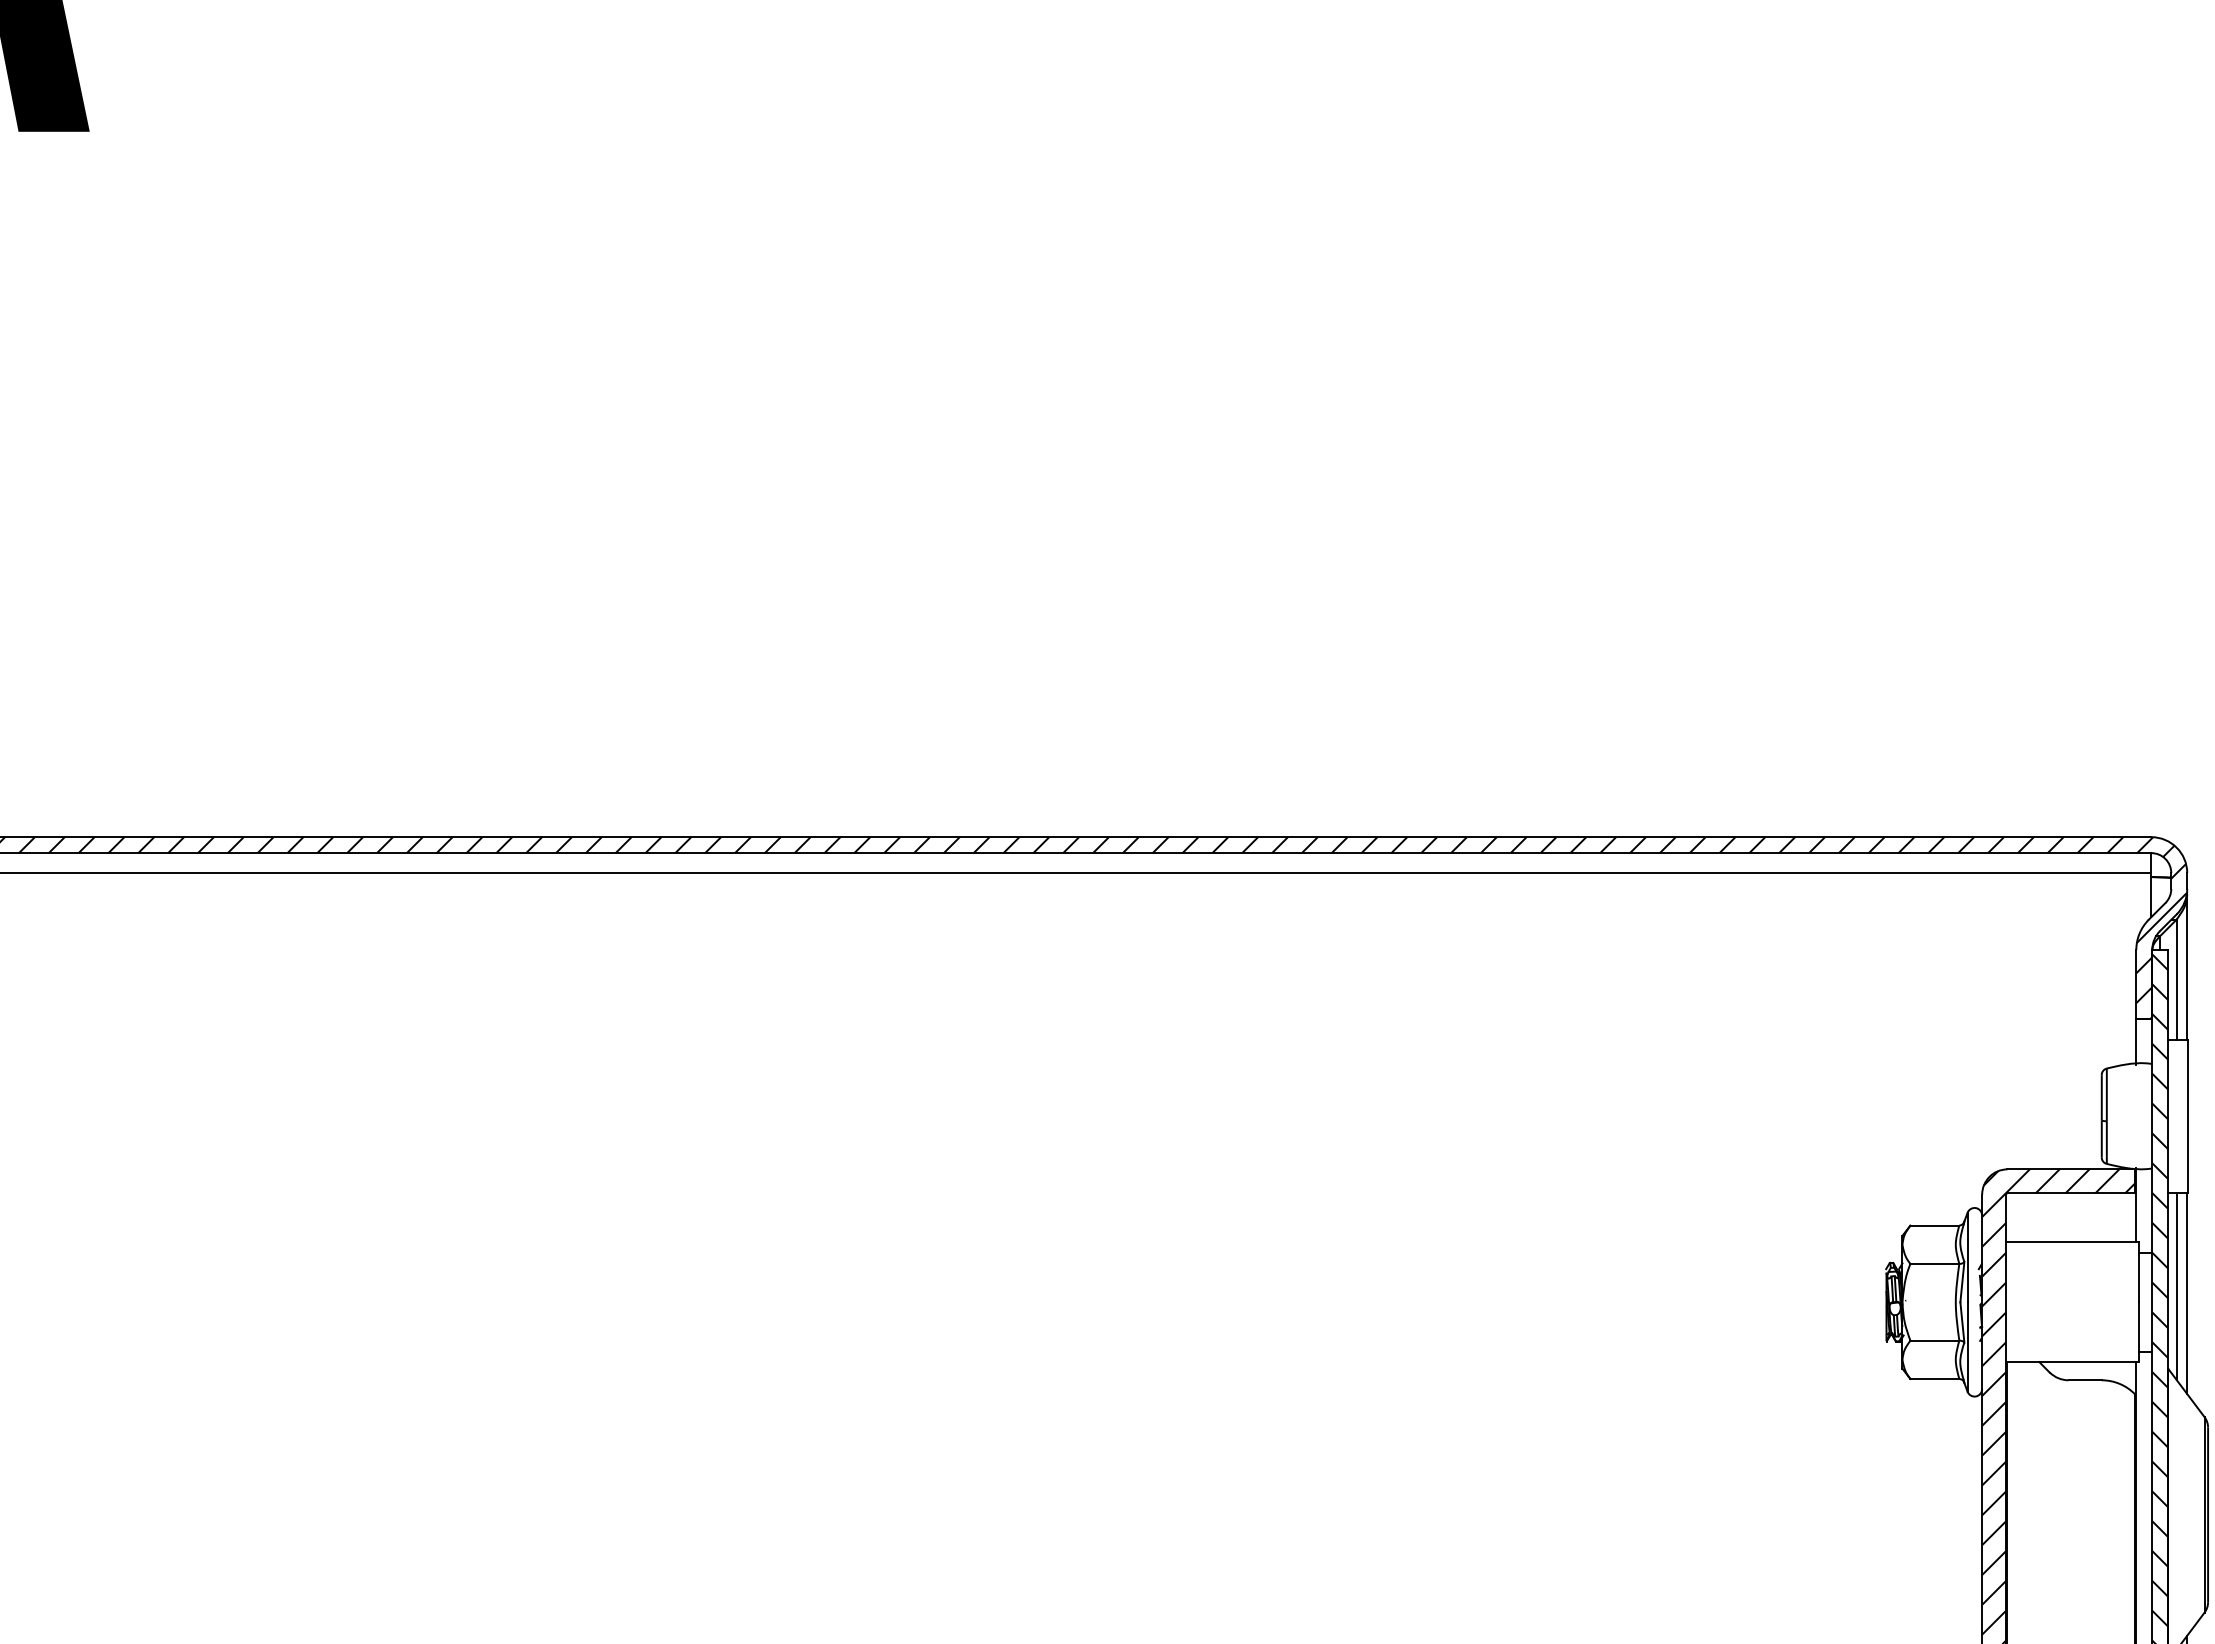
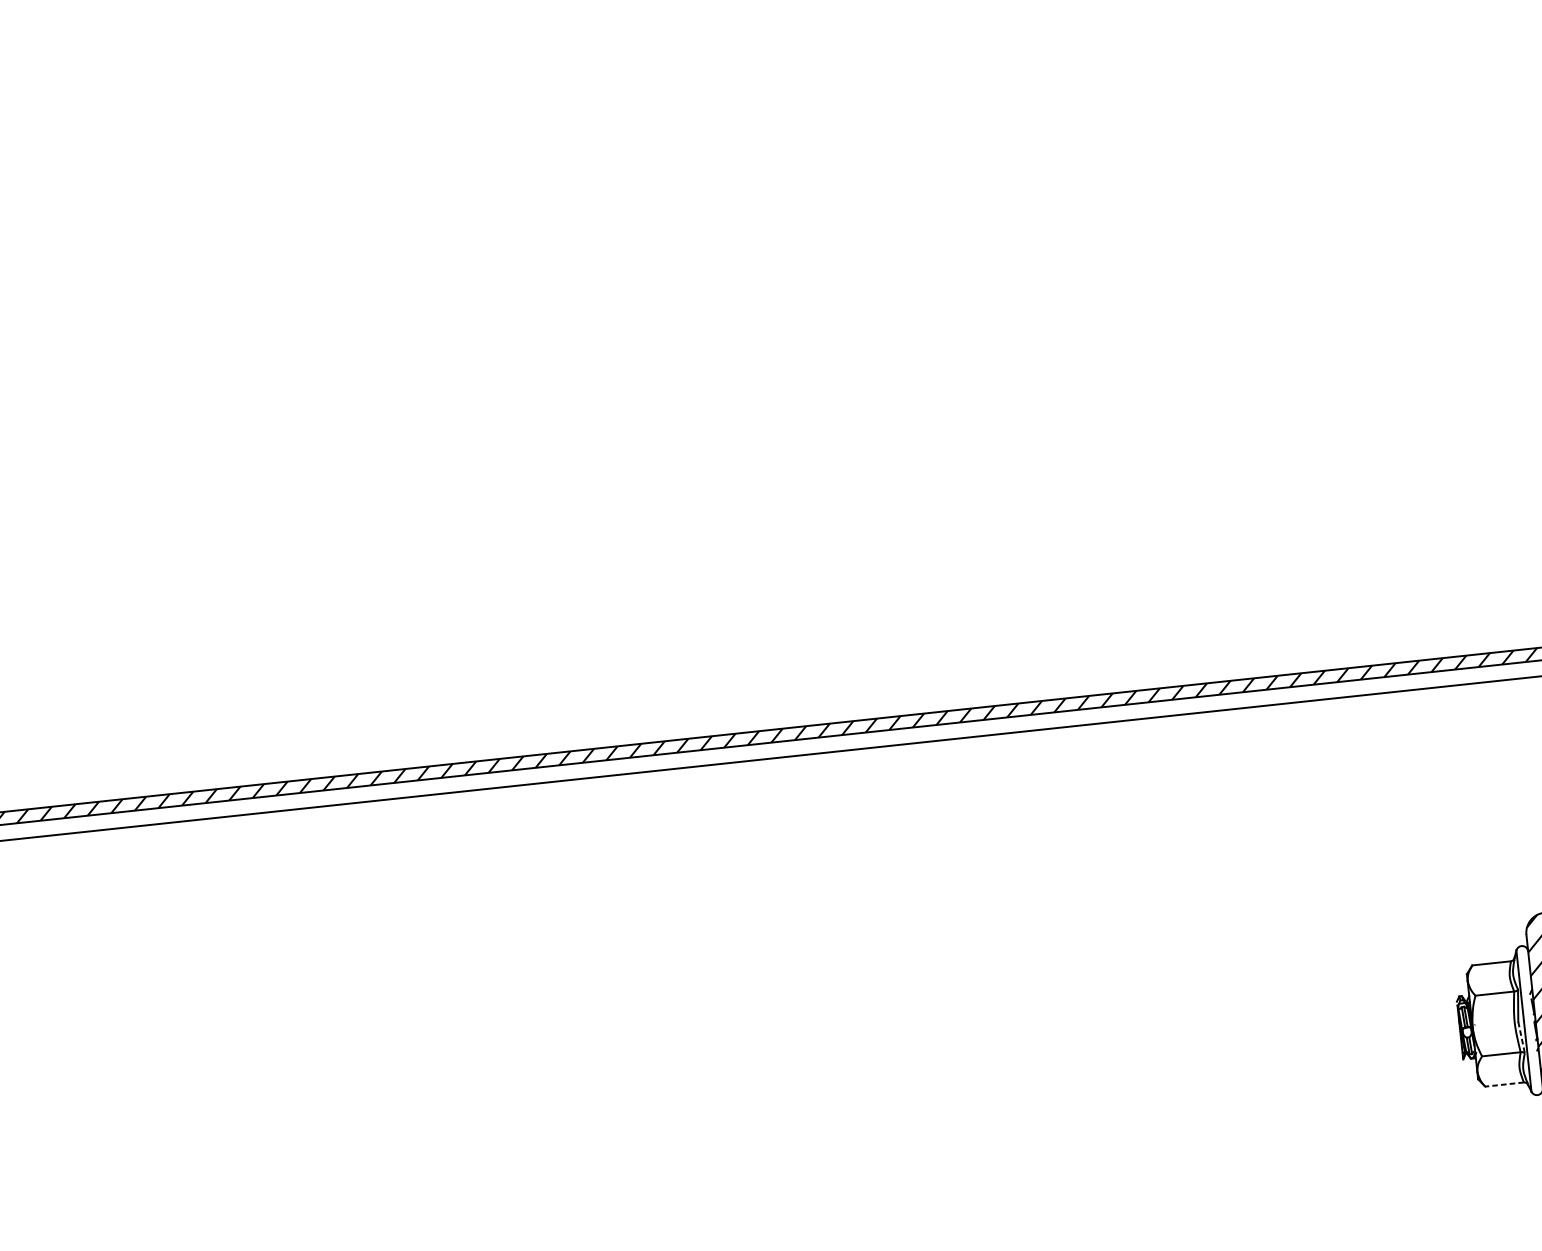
line: (1962, 1322) -> (1521, 1037), solid -> dashed
line: (1934, 1378) -> (1504, 1084), solid -> dashed

